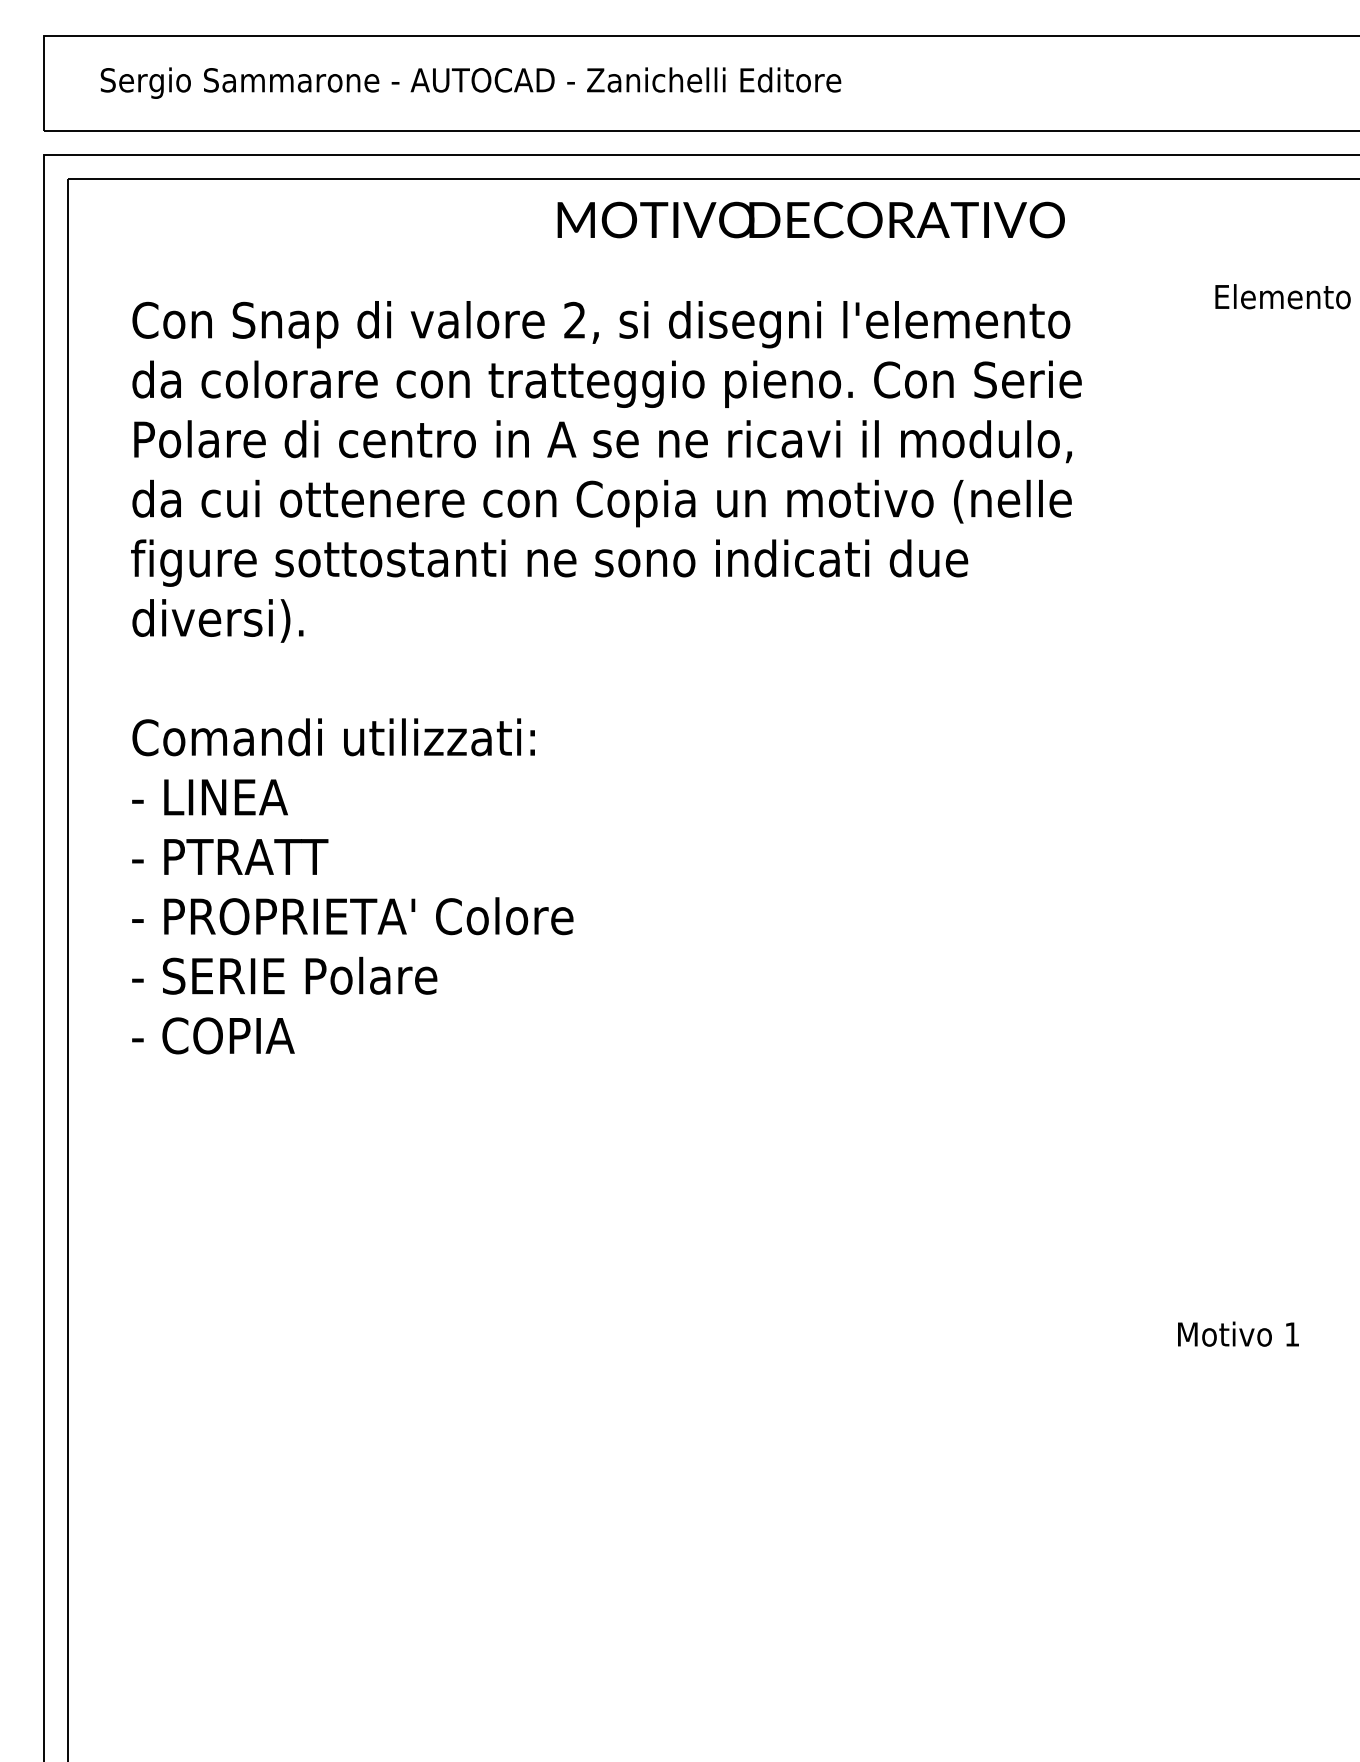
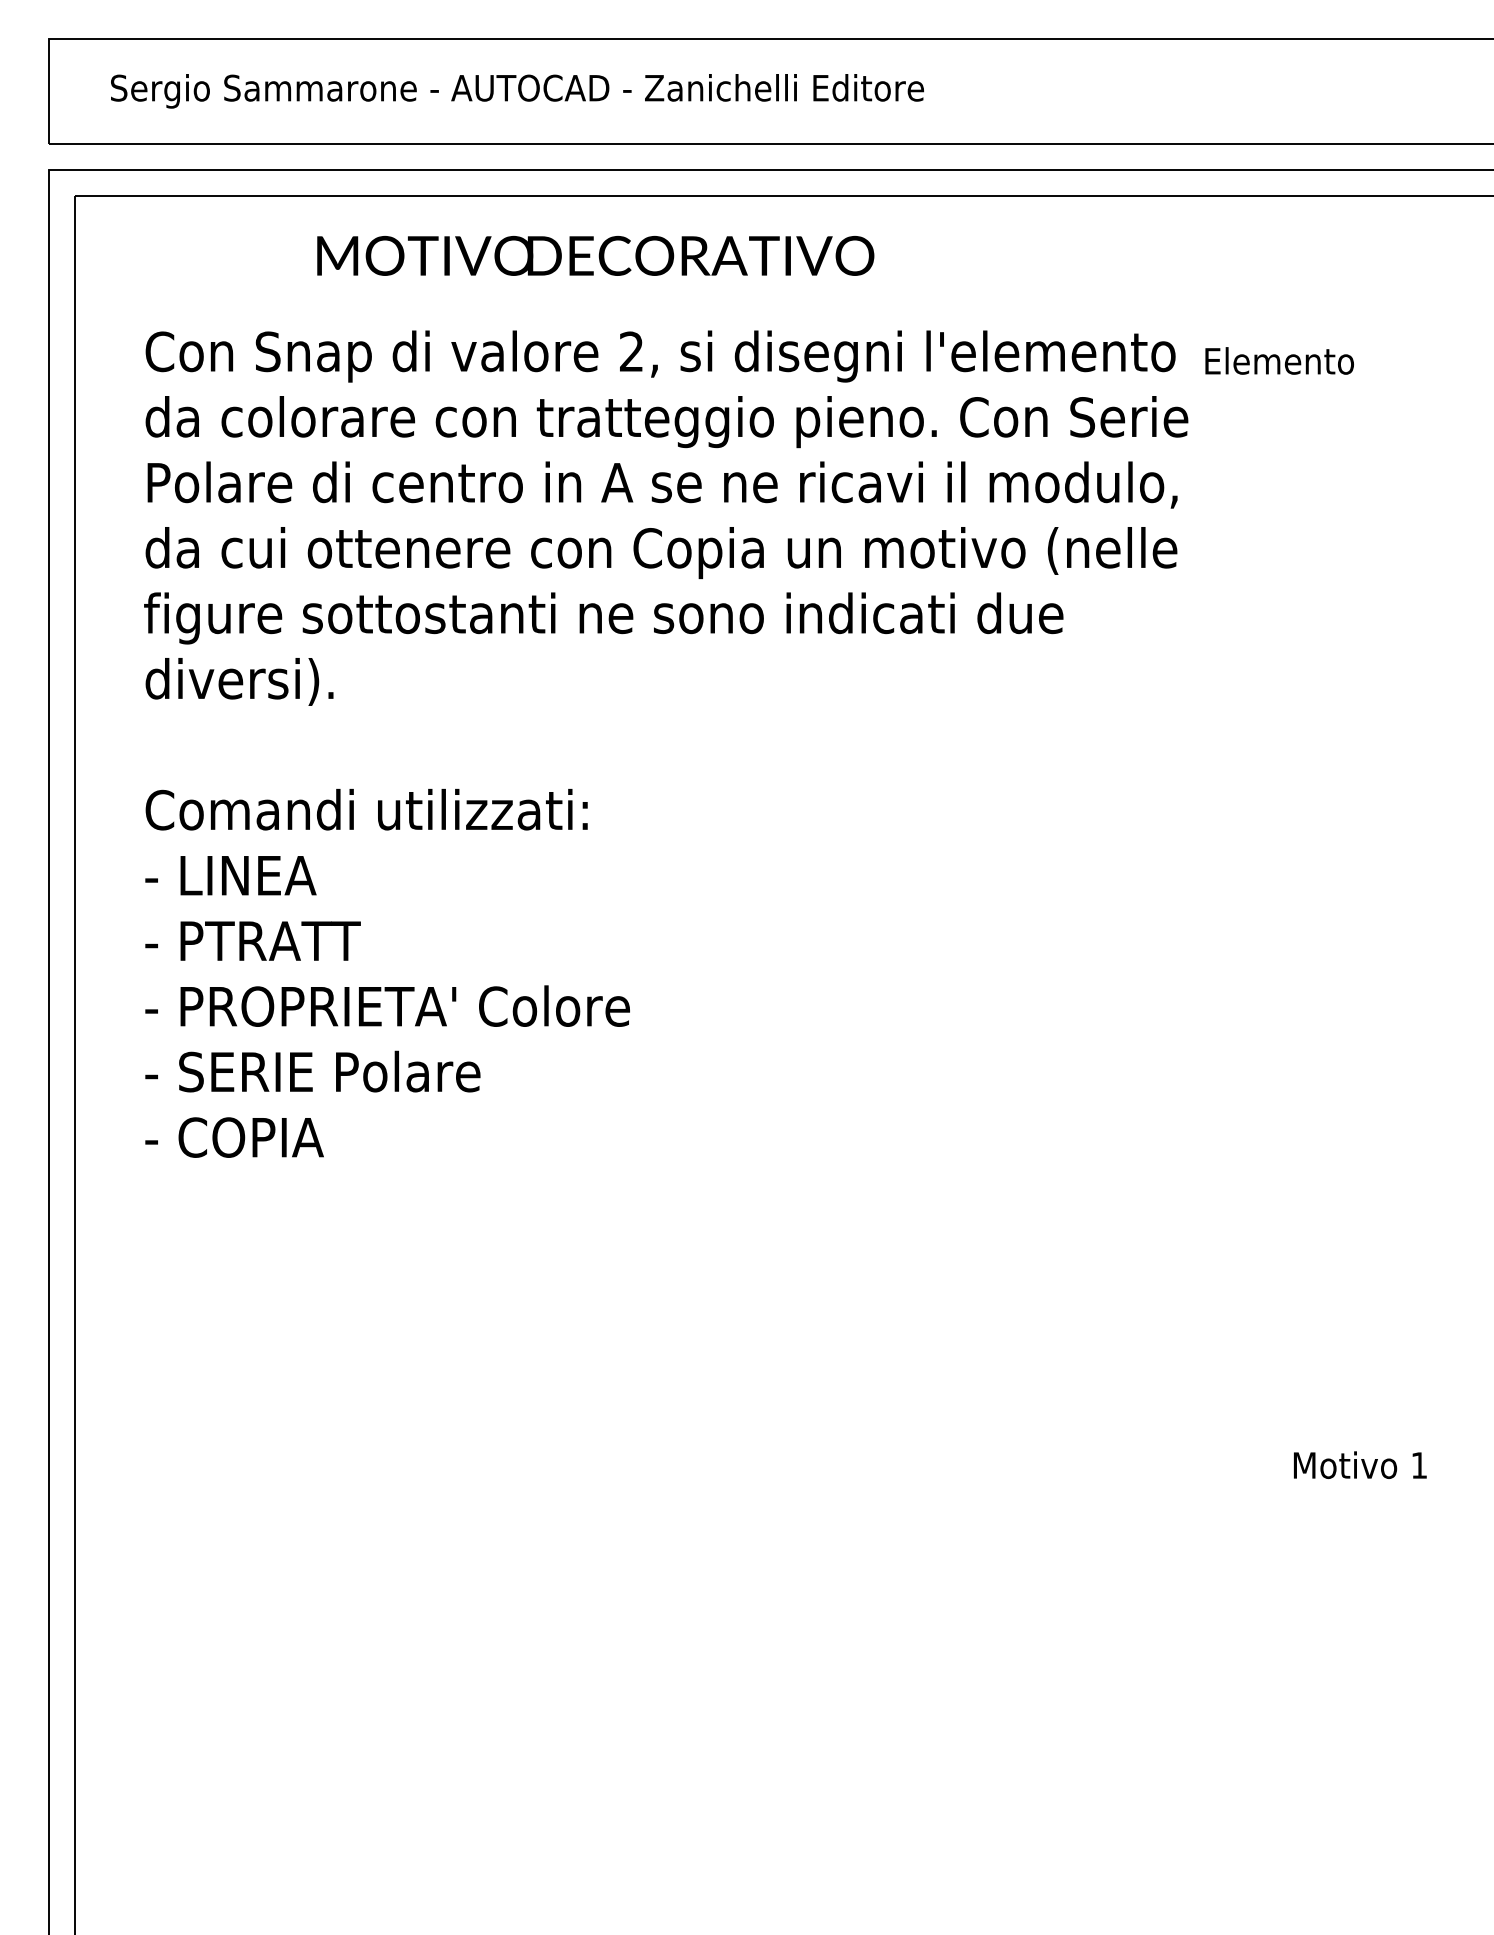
text: (810, 219) -> (594, 255), moved
text: (1282, 296) -> (1279, 360), moved

